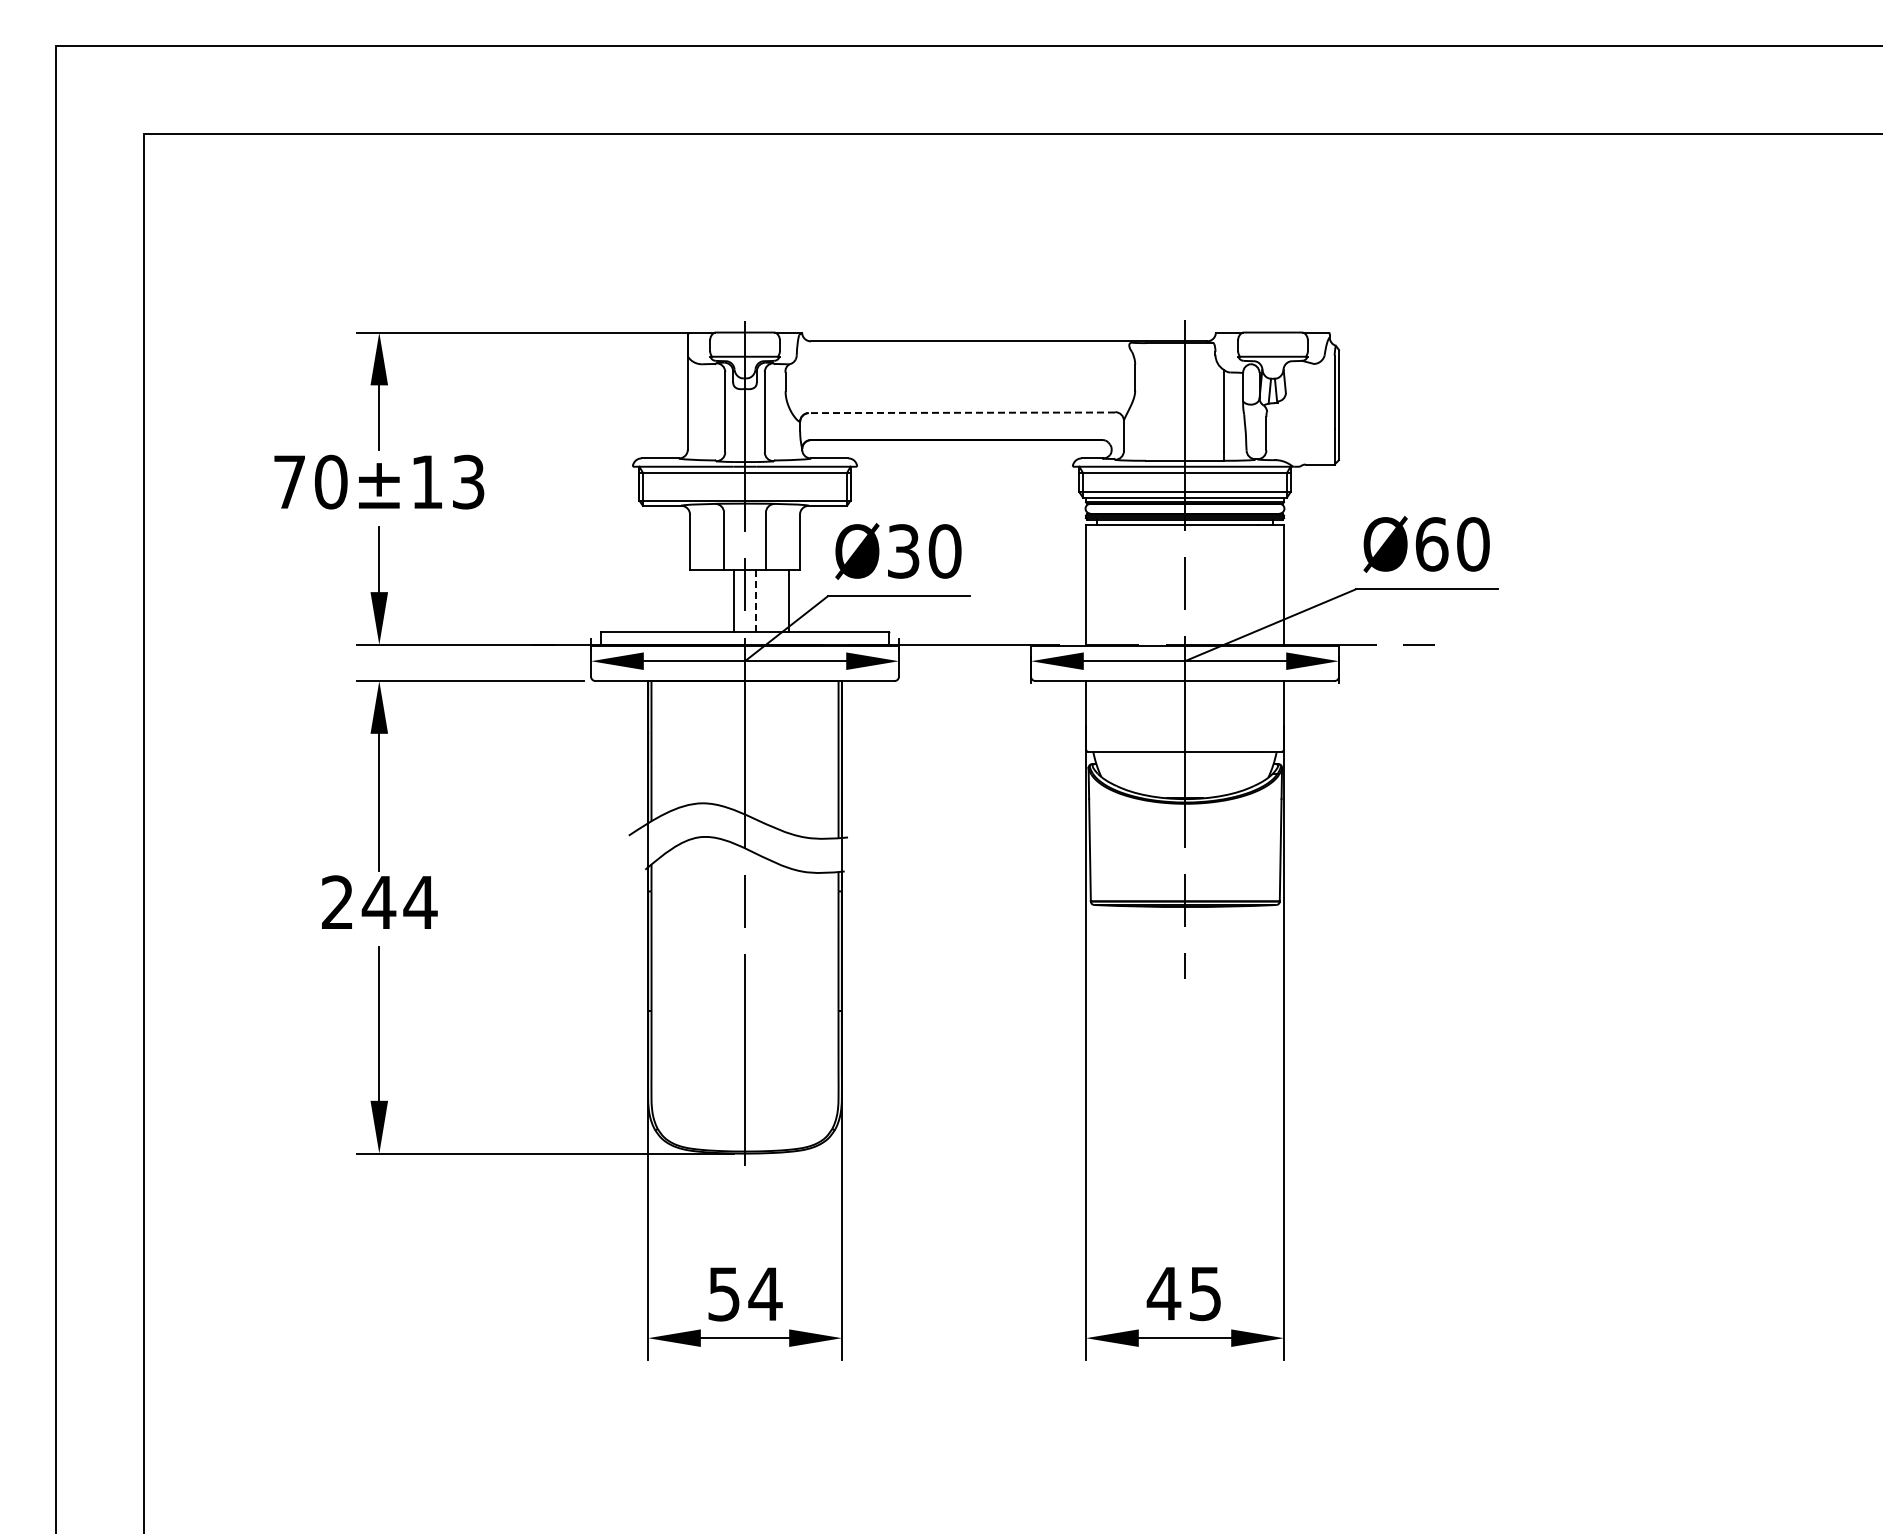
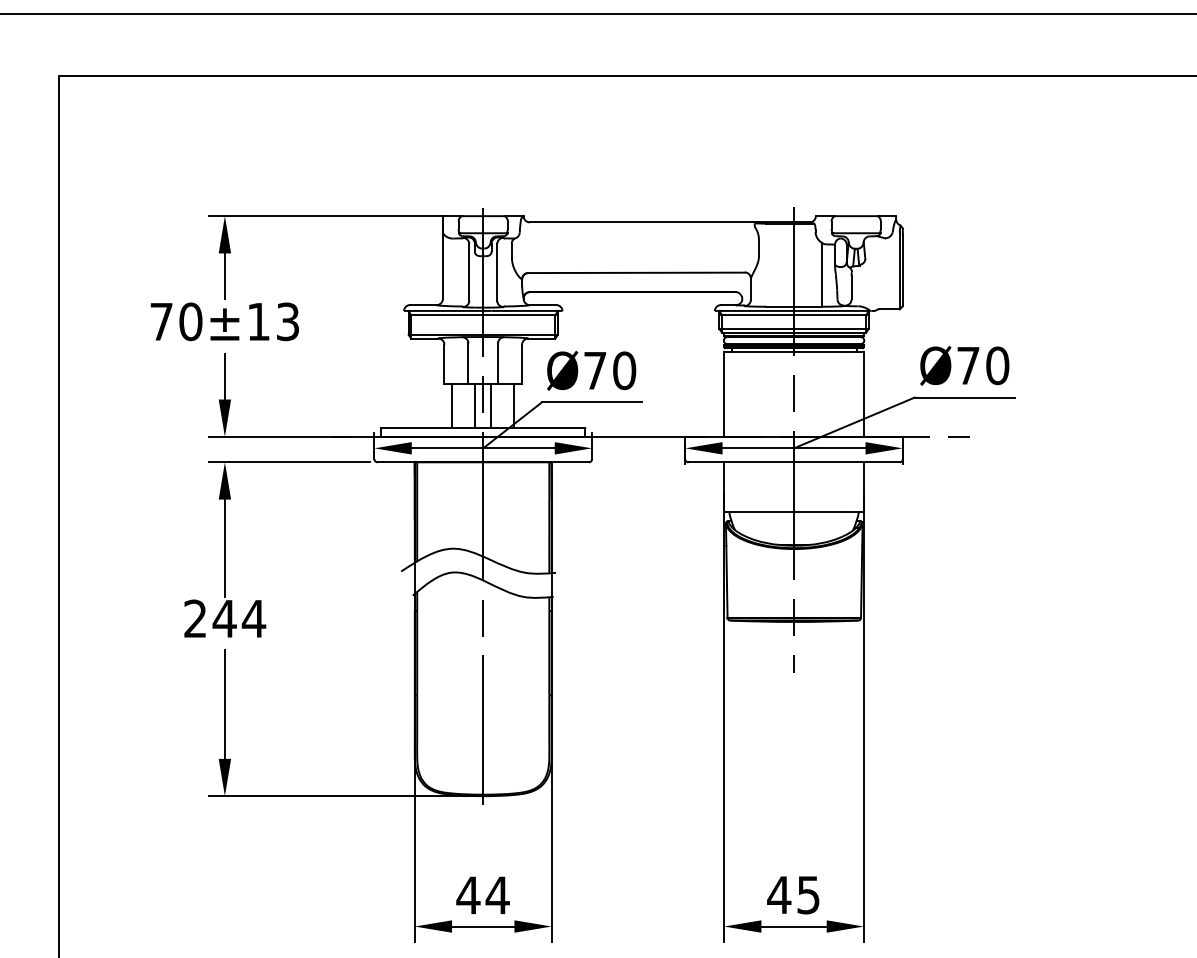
line: (961, 412) -> (636, 272), dashed -> solid
text: (1431, 544) -> (968, 365), Ø60 -> Ø70
text: (903, 551) -> (595, 370), Ø30 -> Ø70
line: (701, 600) -> (452, 405), added
line: (756, 600) -> (491, 405), dashed -> solid
text: (723, 1294) -> (468, 895), 54 -> 44

